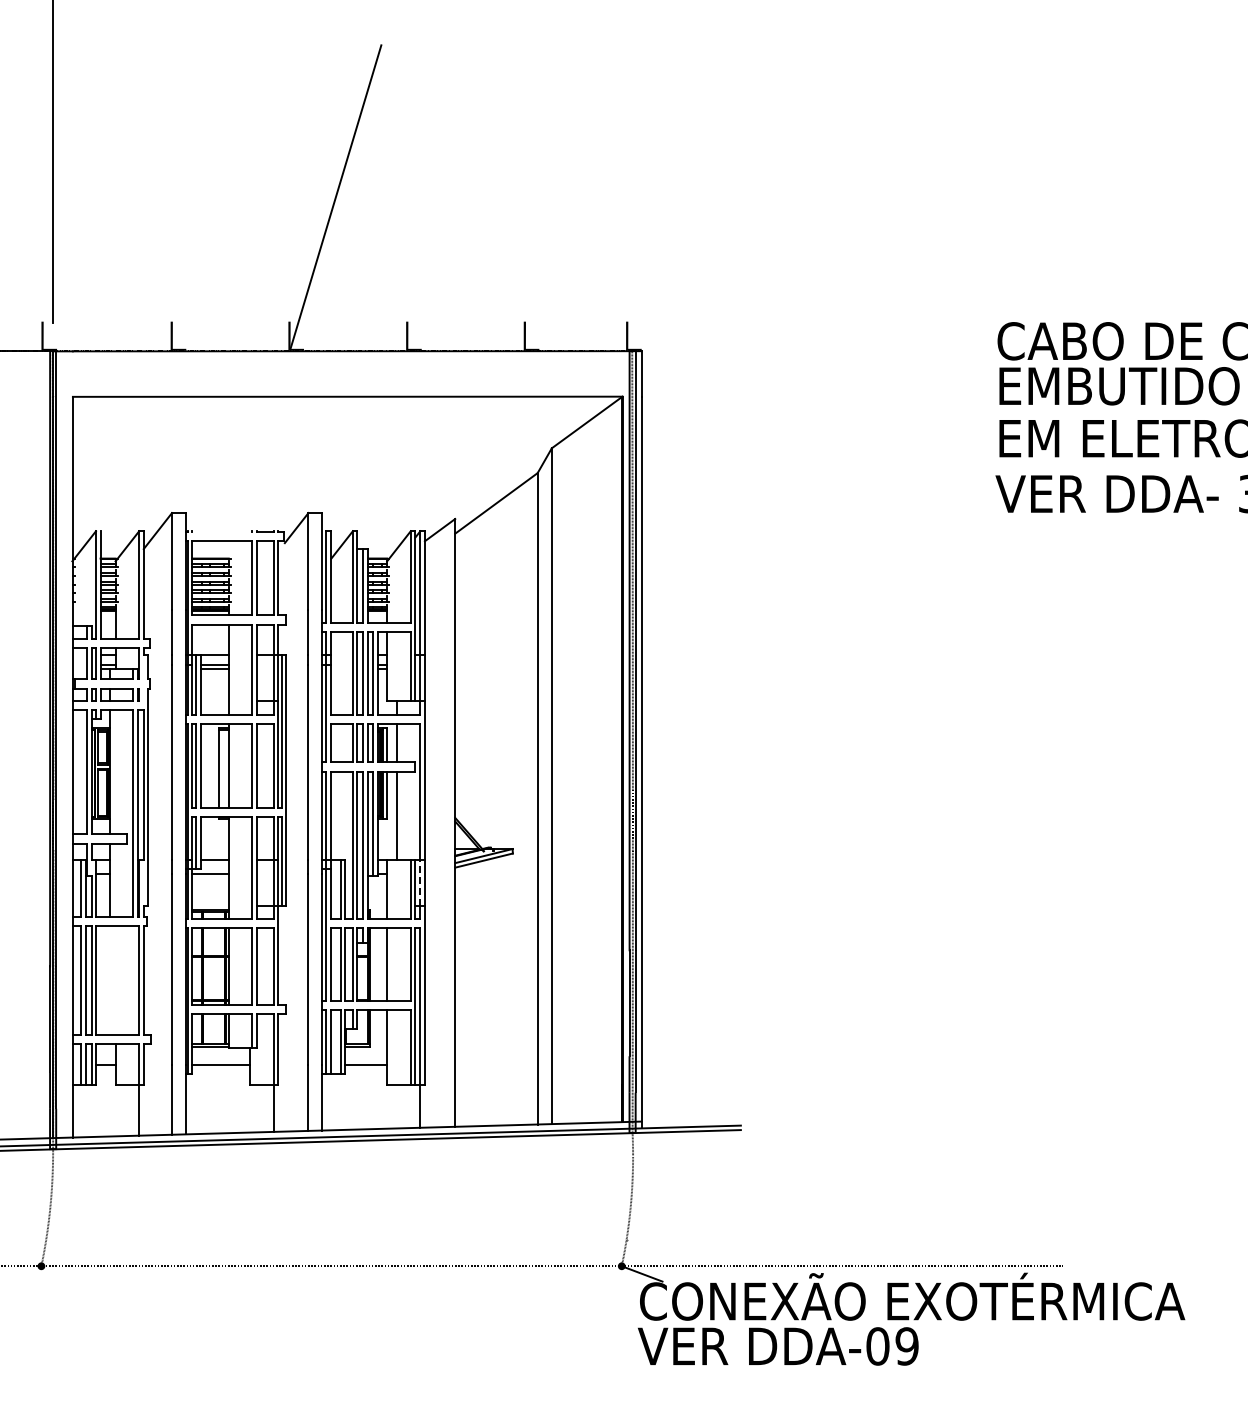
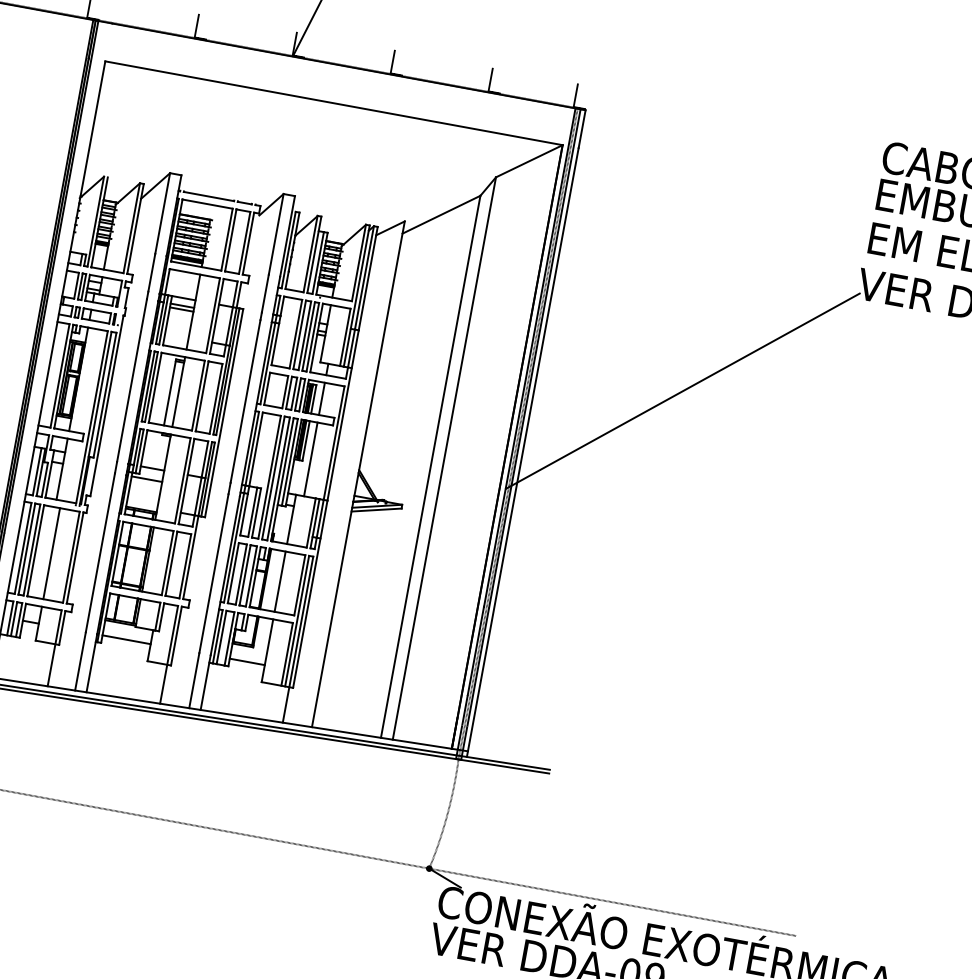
line: (222, 531) -> (209, 196), added
line: (814, 656) -> (682, 390), added
line: (420, 882) -> (320, 518), dashed -> solid
line: (115, 980) -> (51, 553), added

